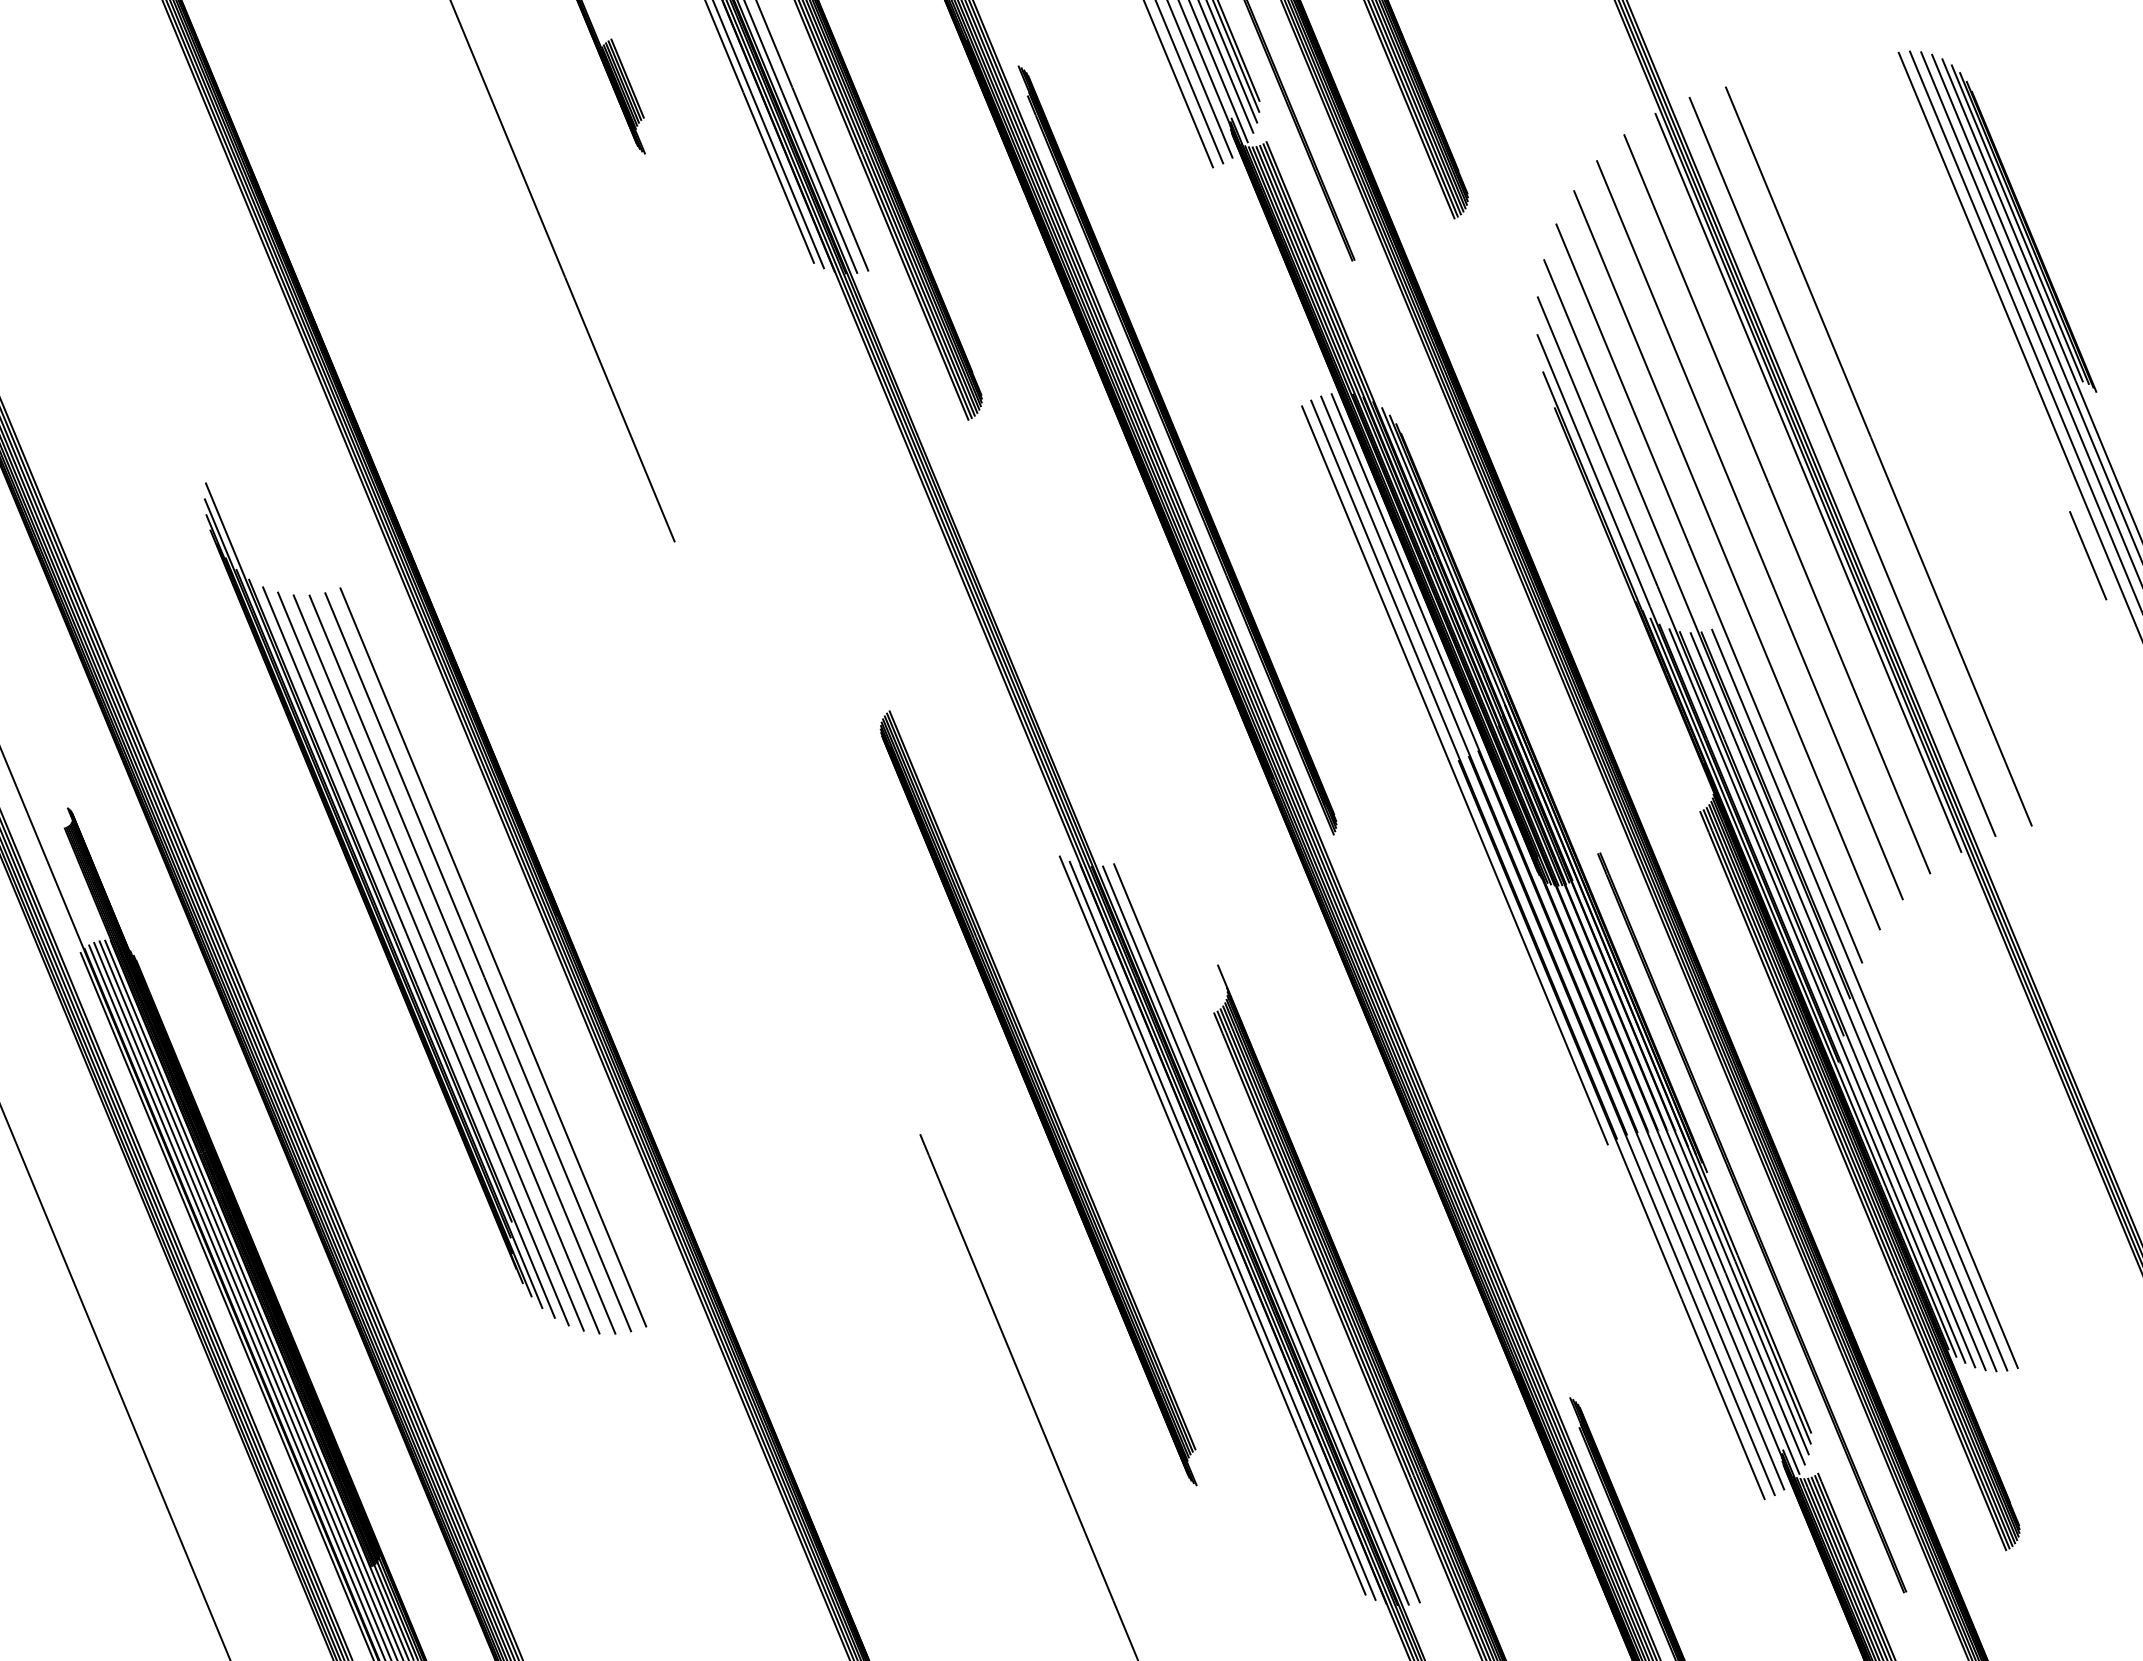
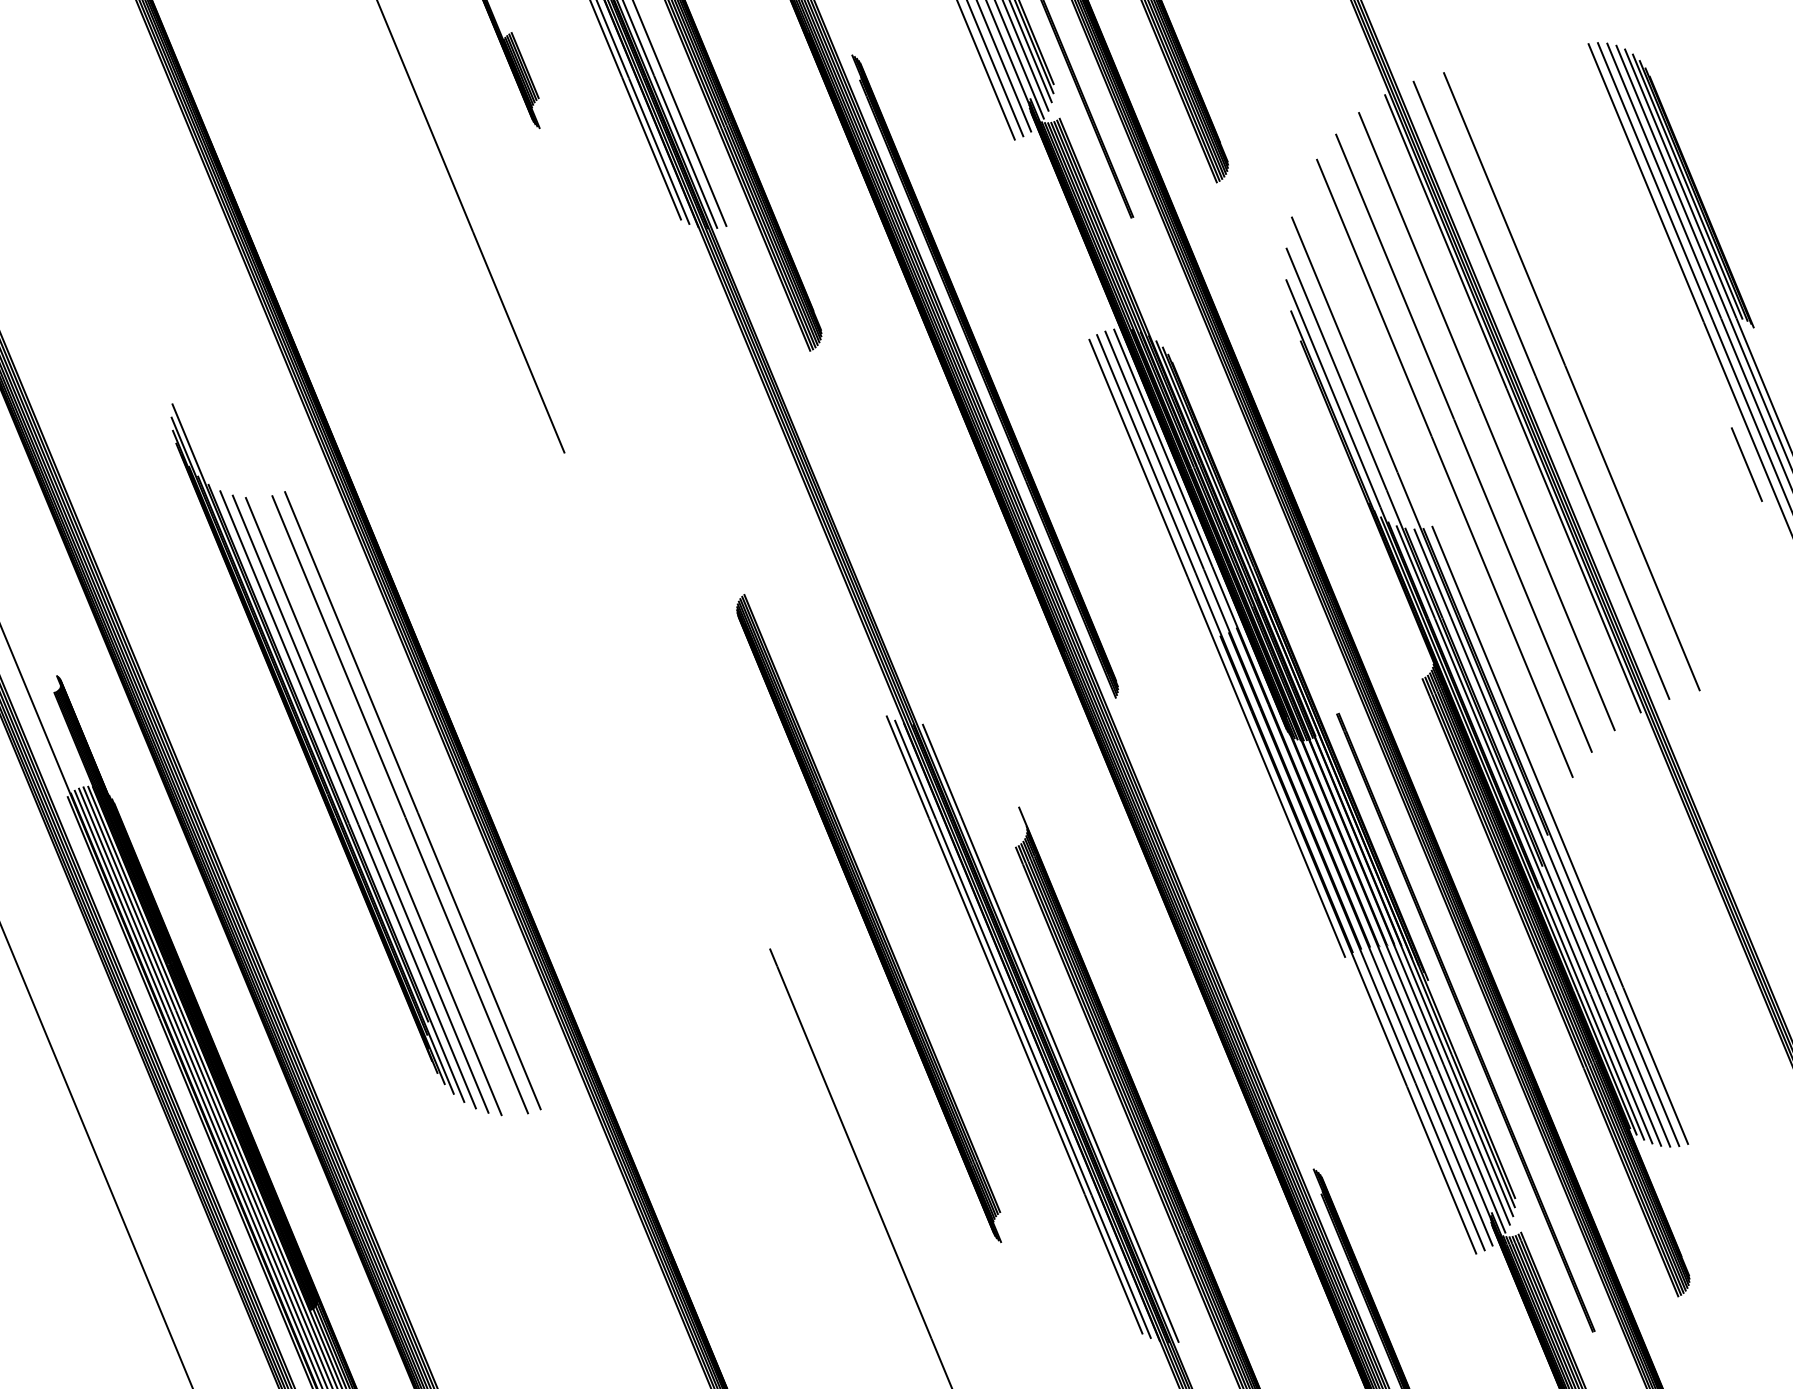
line: (1709, 593) -> (1430, 496), removed
line: (462, 964) -> (387, 806), removed
line: (1266, 1233) -> (1059, 1031), removed

